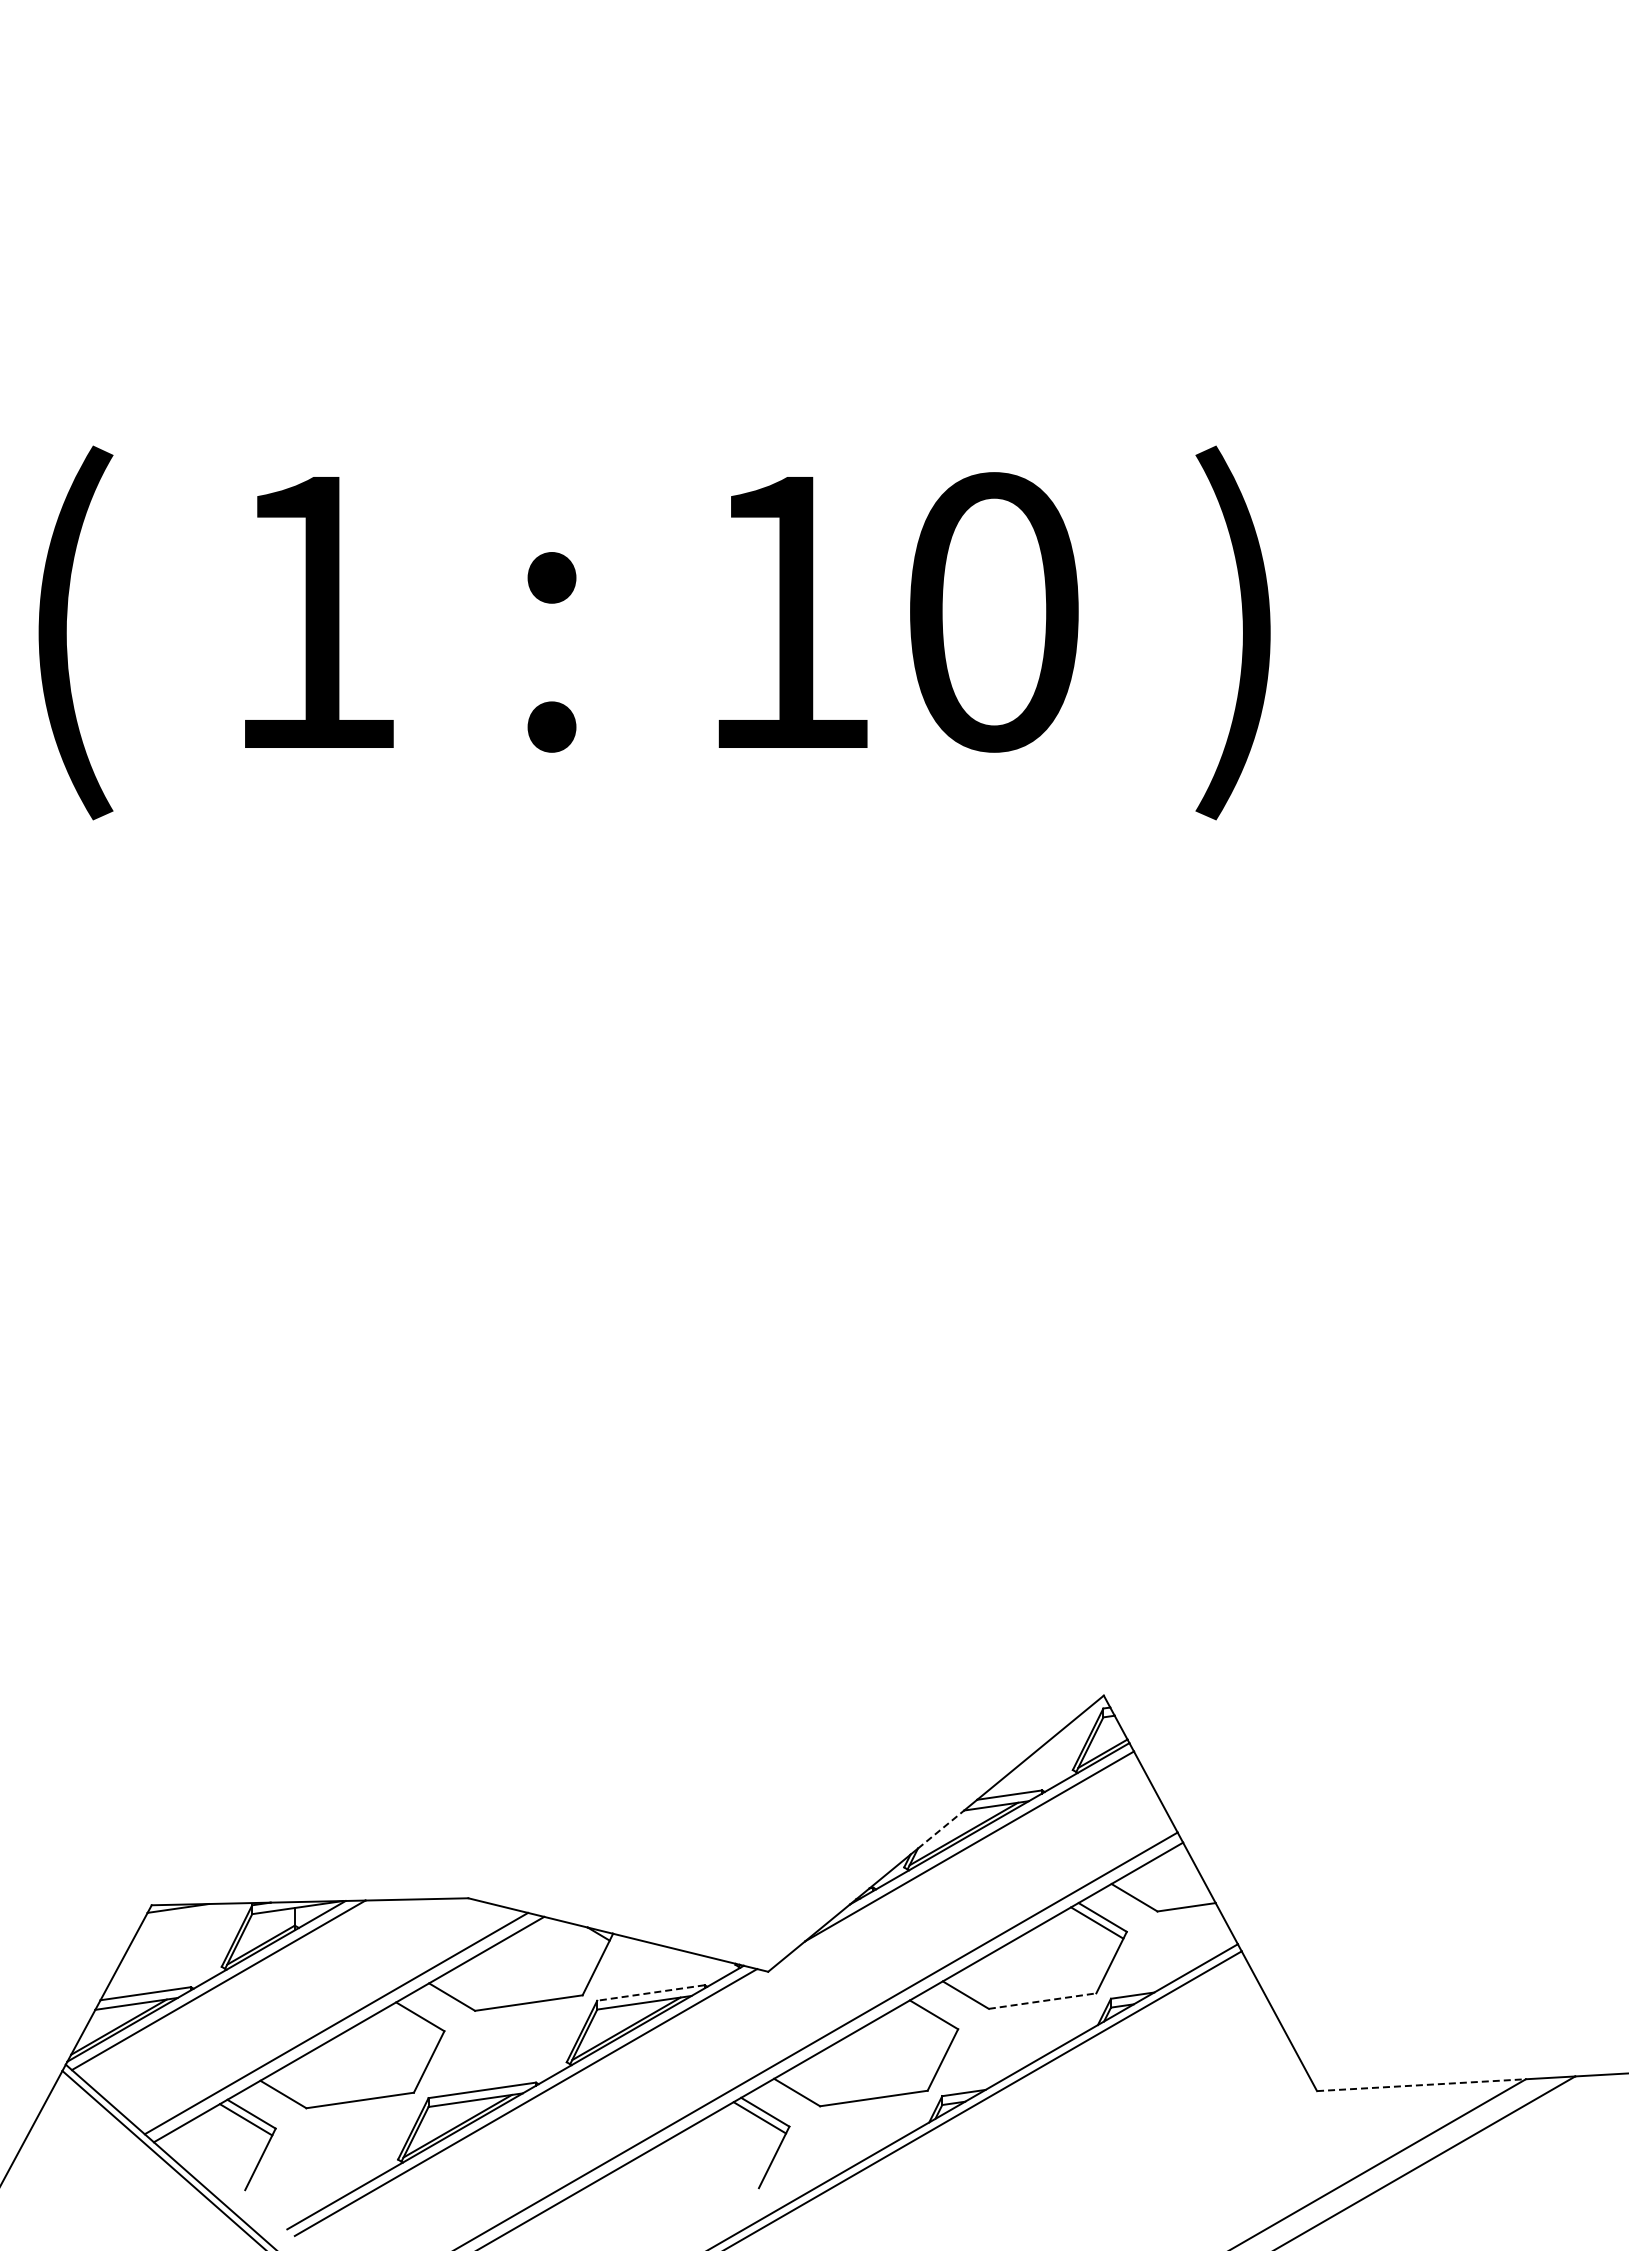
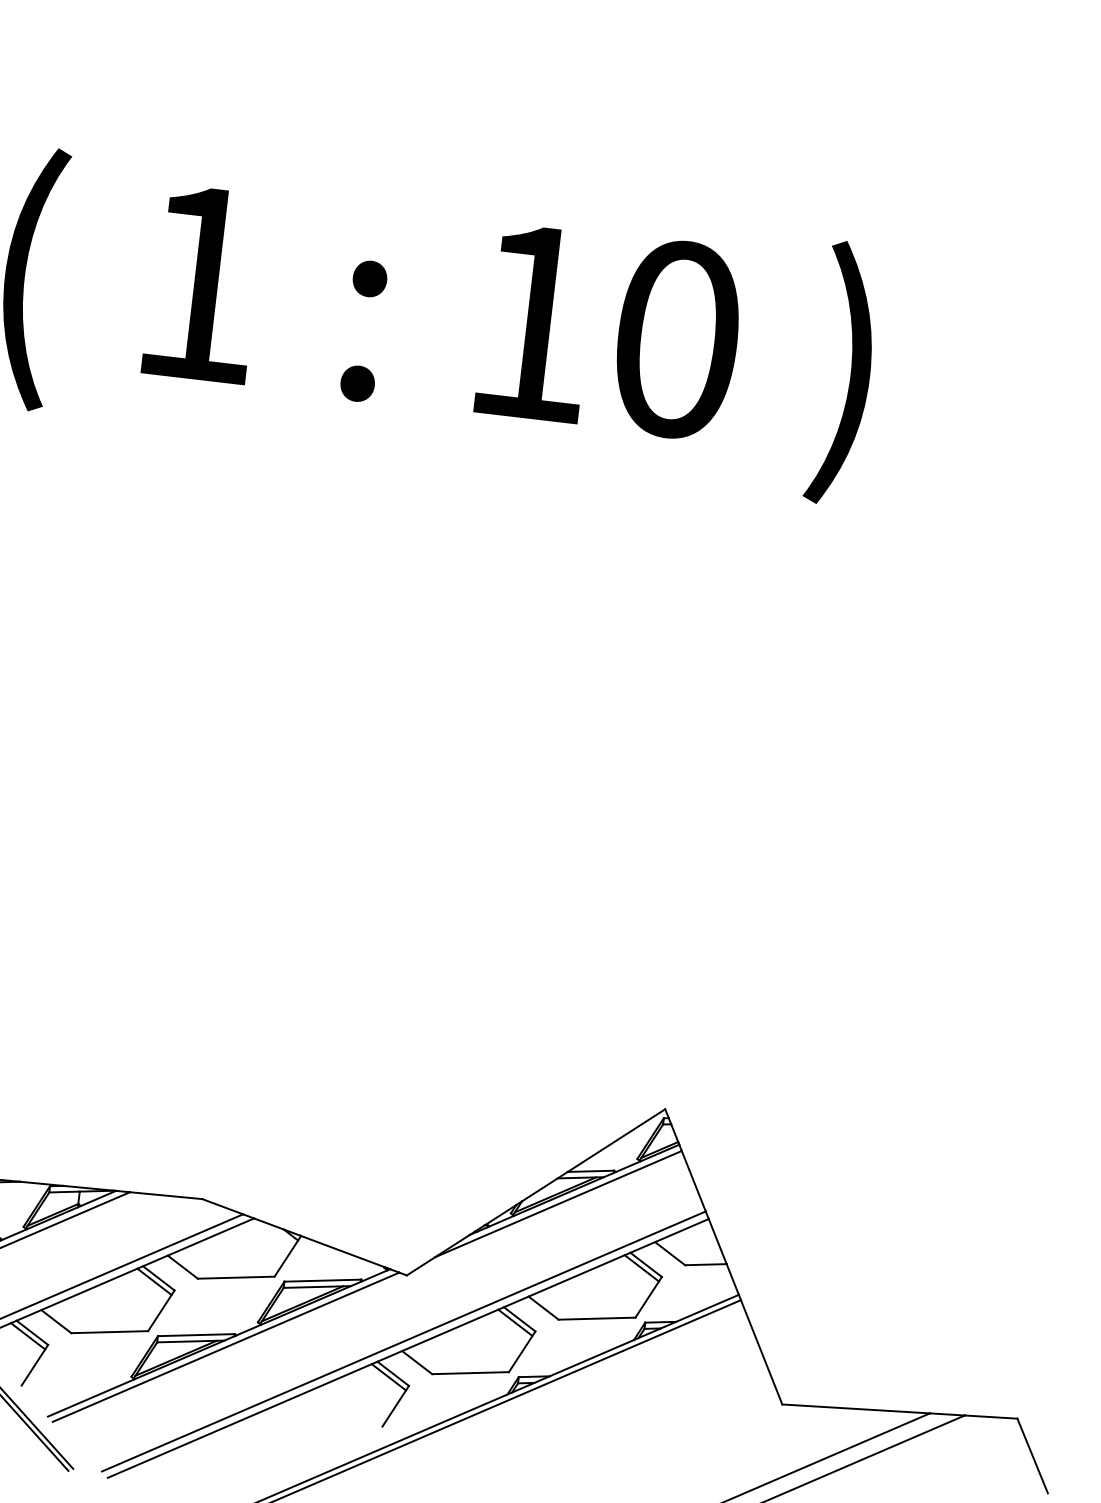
line: (941, 1829) -> (540, 1189), dashed -> solid
line: (650, 1993) -> (322, 1280), dashed -> solid
line: (1043, 2001) -> (597, 1319), dashed -> solid
line: (928, 2020) -> (515, 1322), added
line: (414, 2022) -> (154, 1281), added
line: (1421, 2085) -> (856, 1409), dashed -> solid

